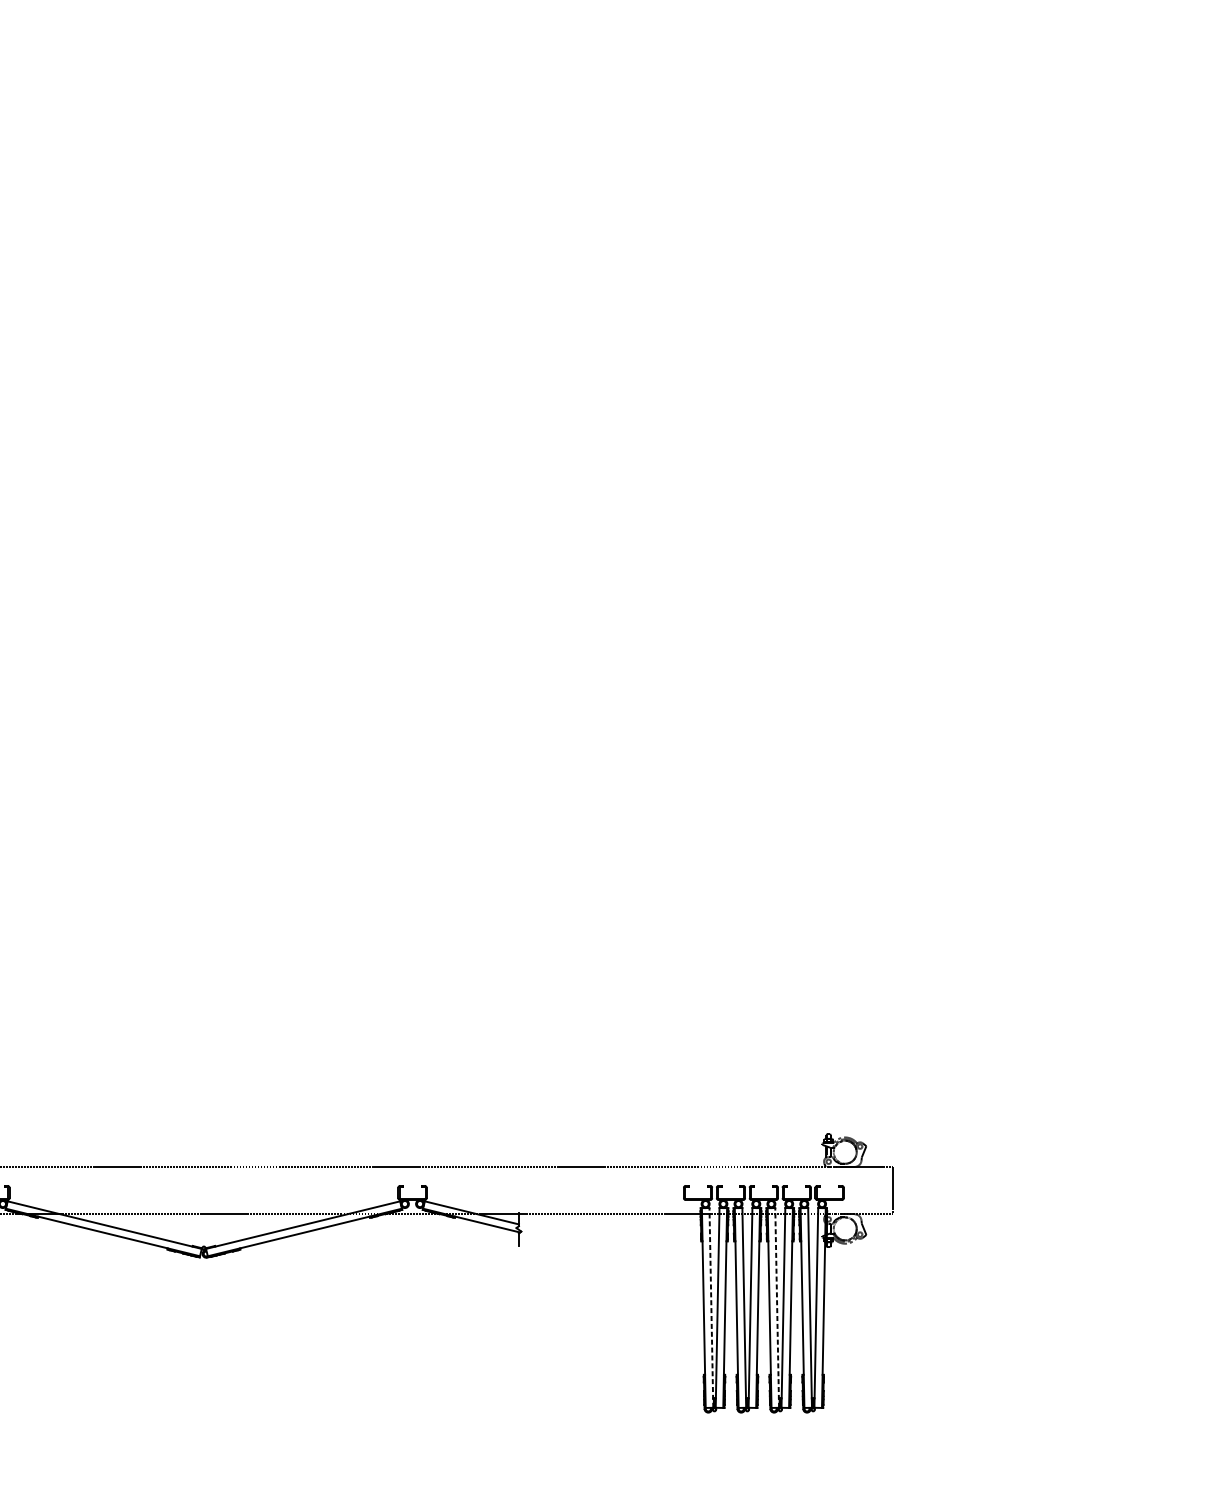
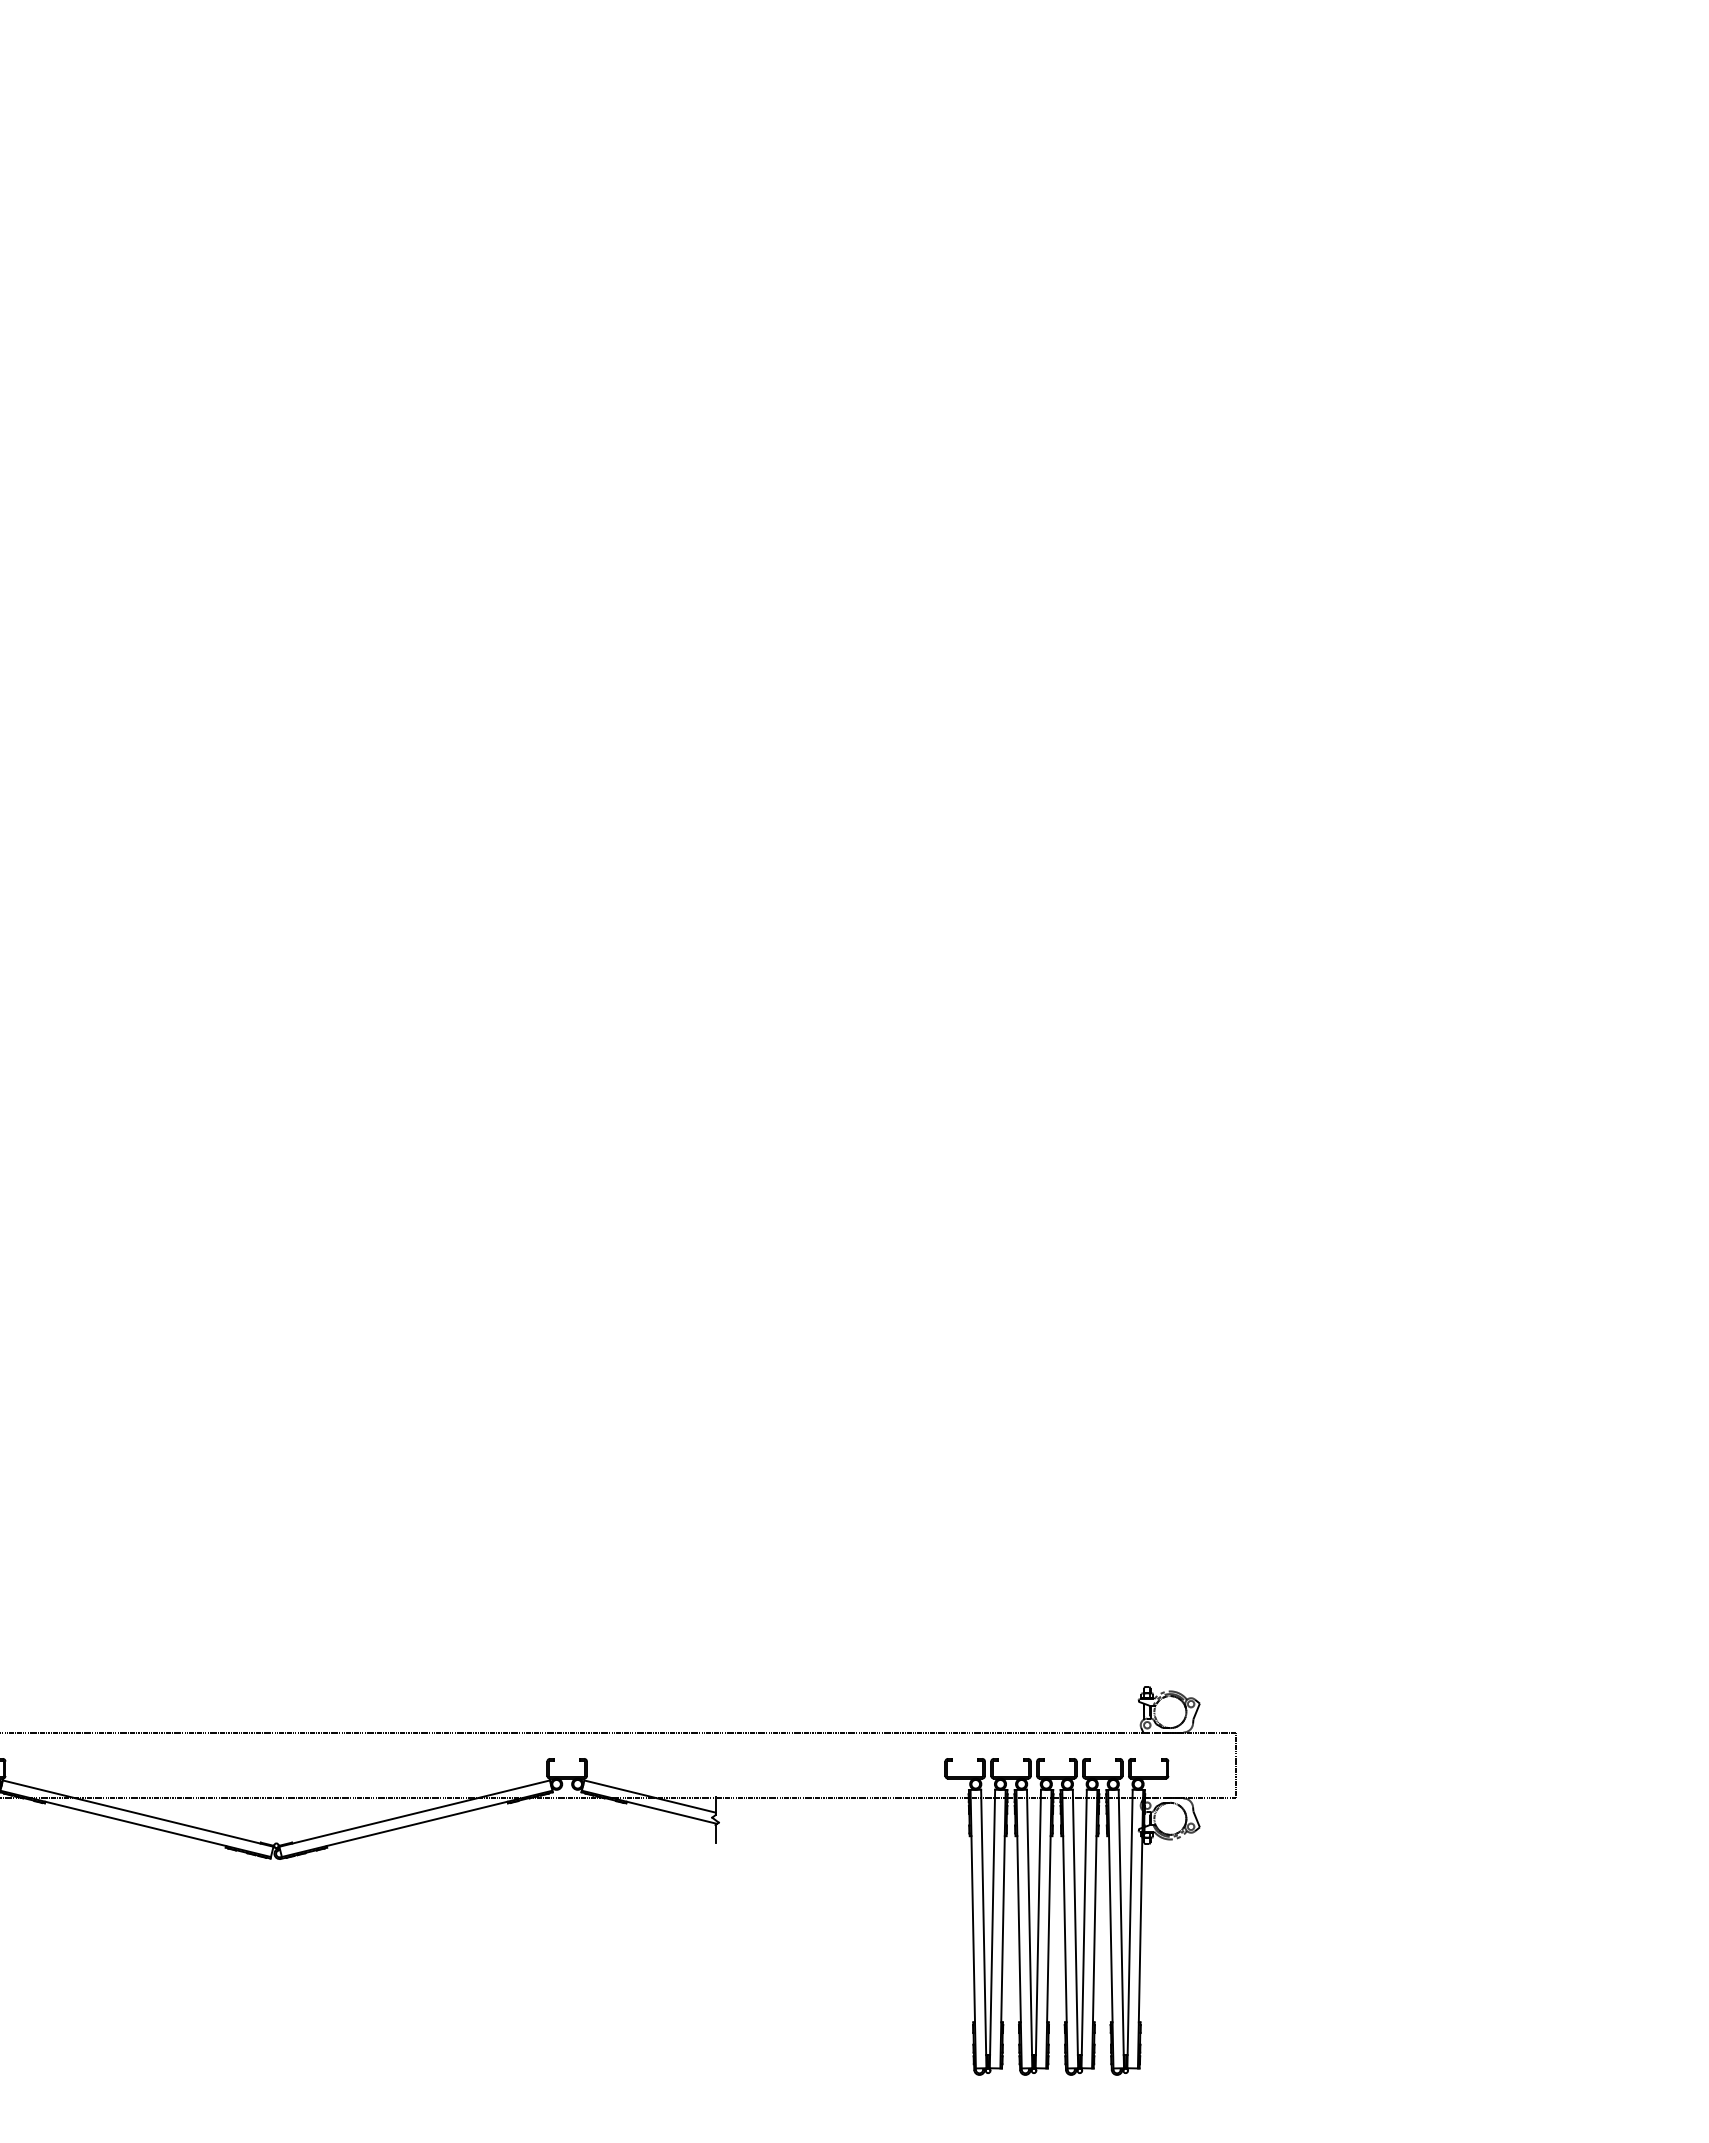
line: (711, 1307) -> (983, 1928), dashed -> solid
line: (777, 1307) -> (1075, 1928), dashed -> solid

